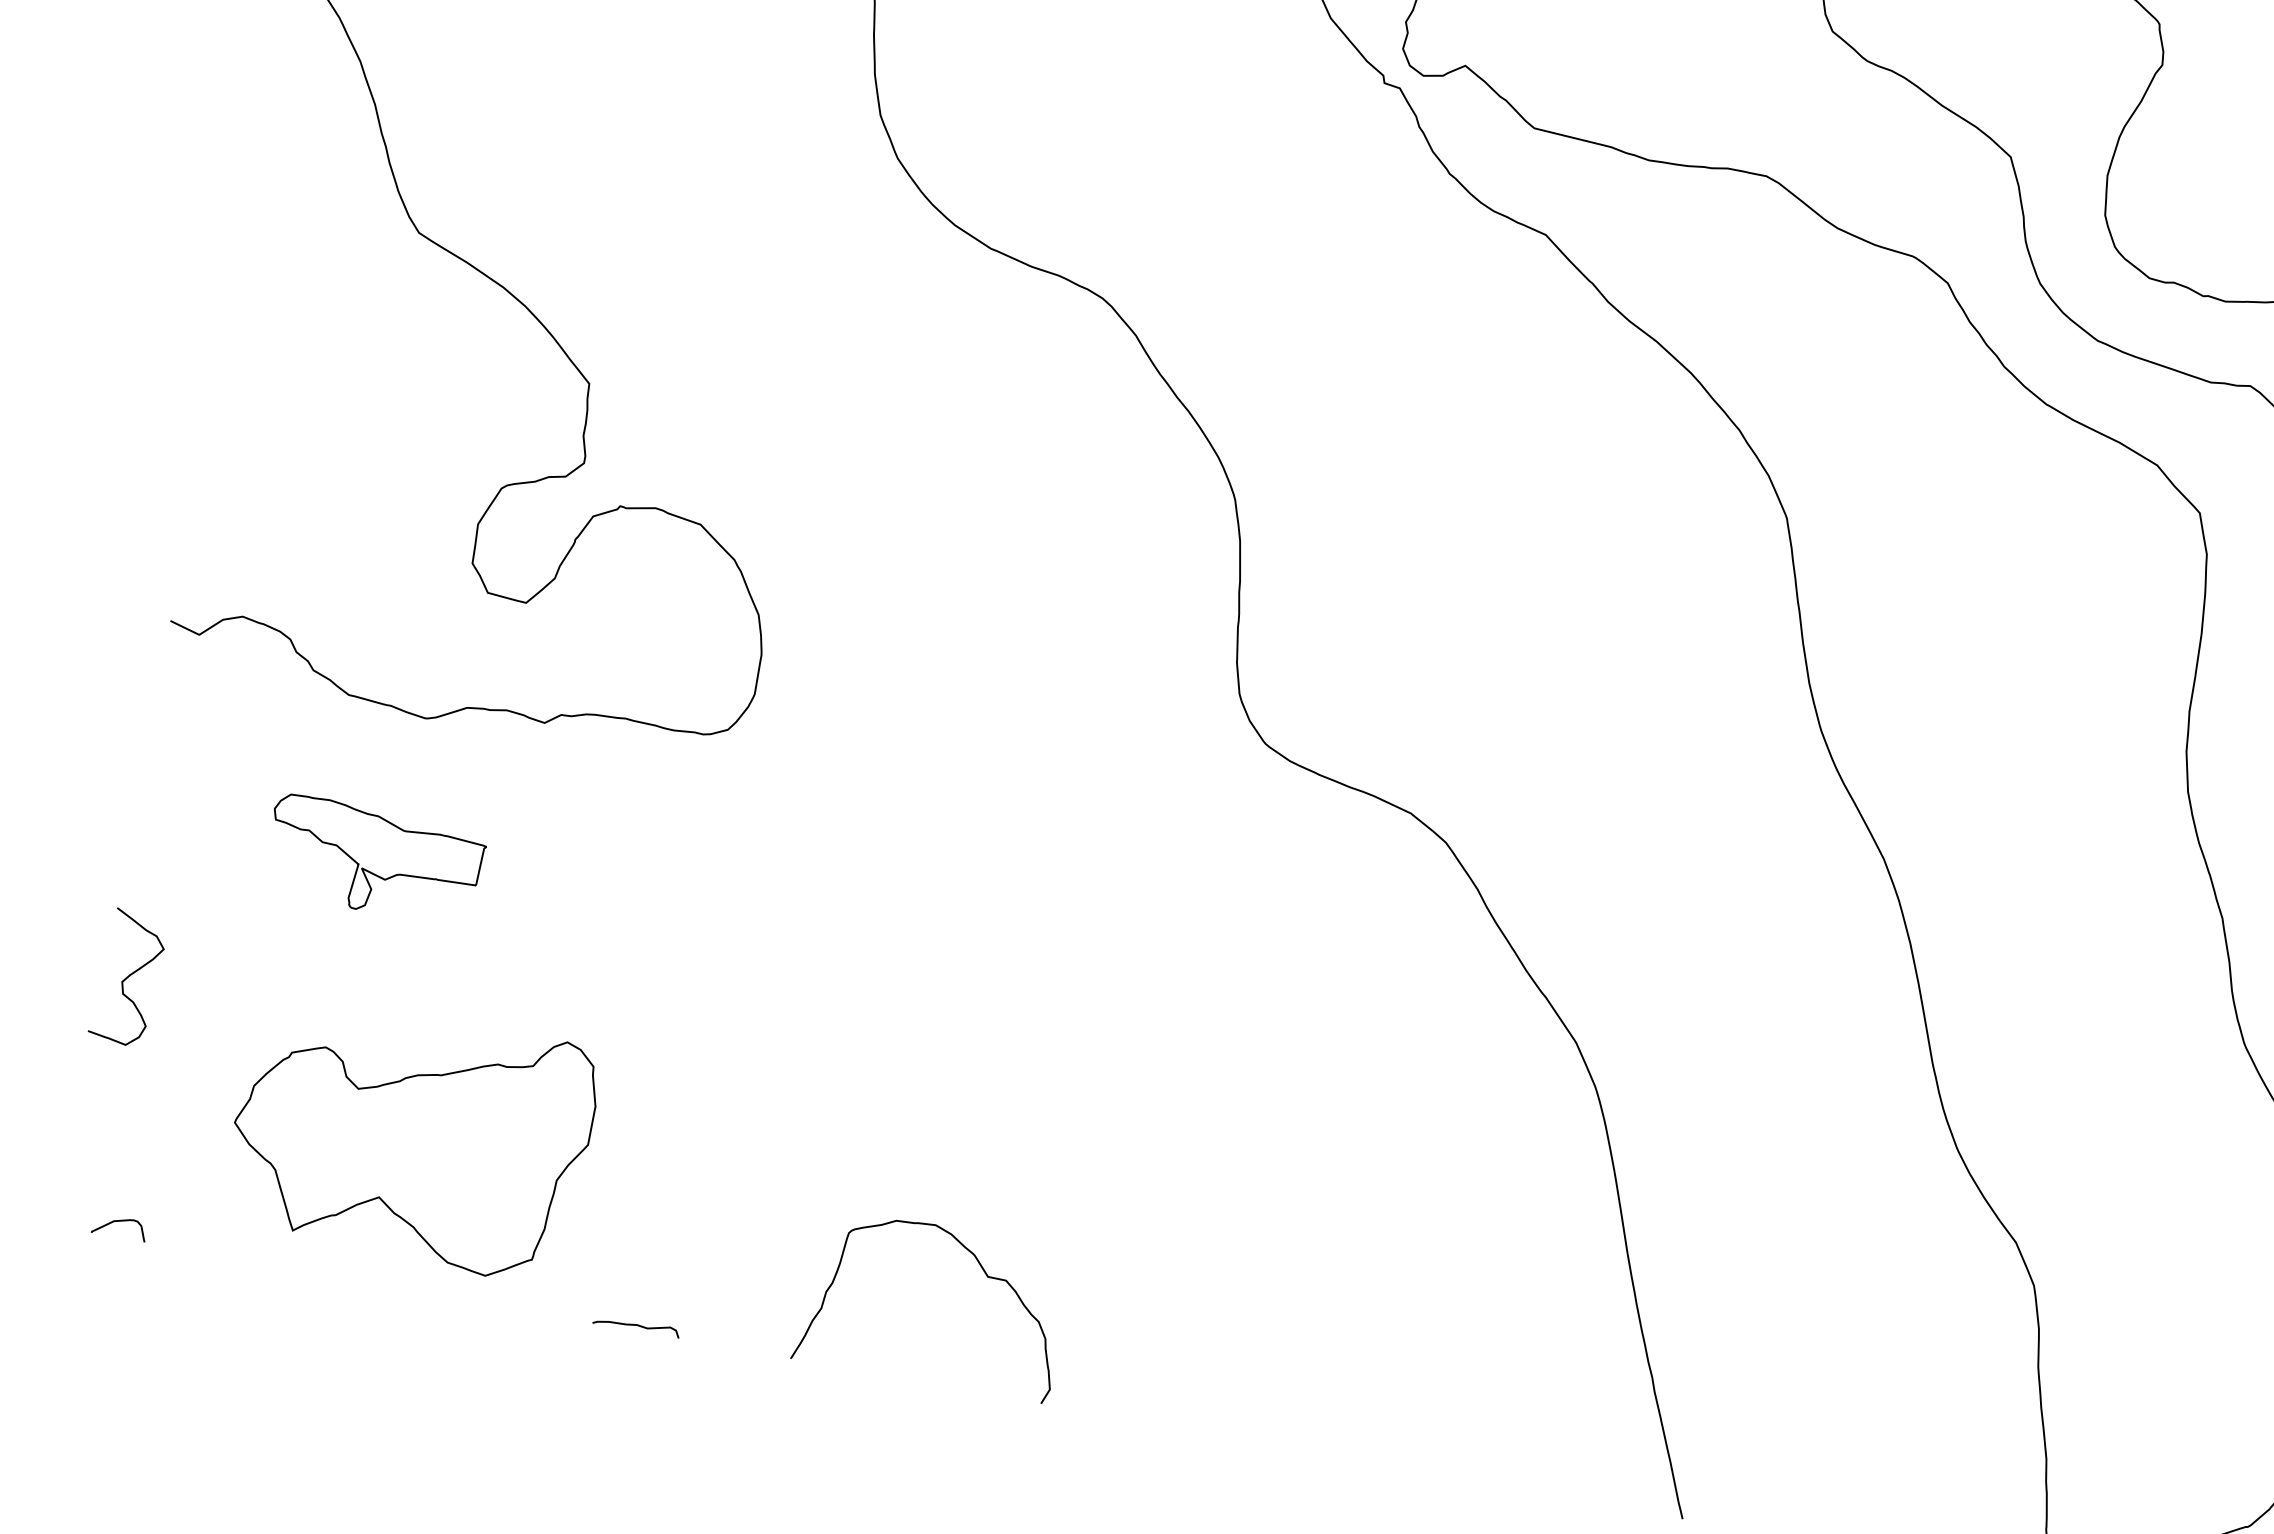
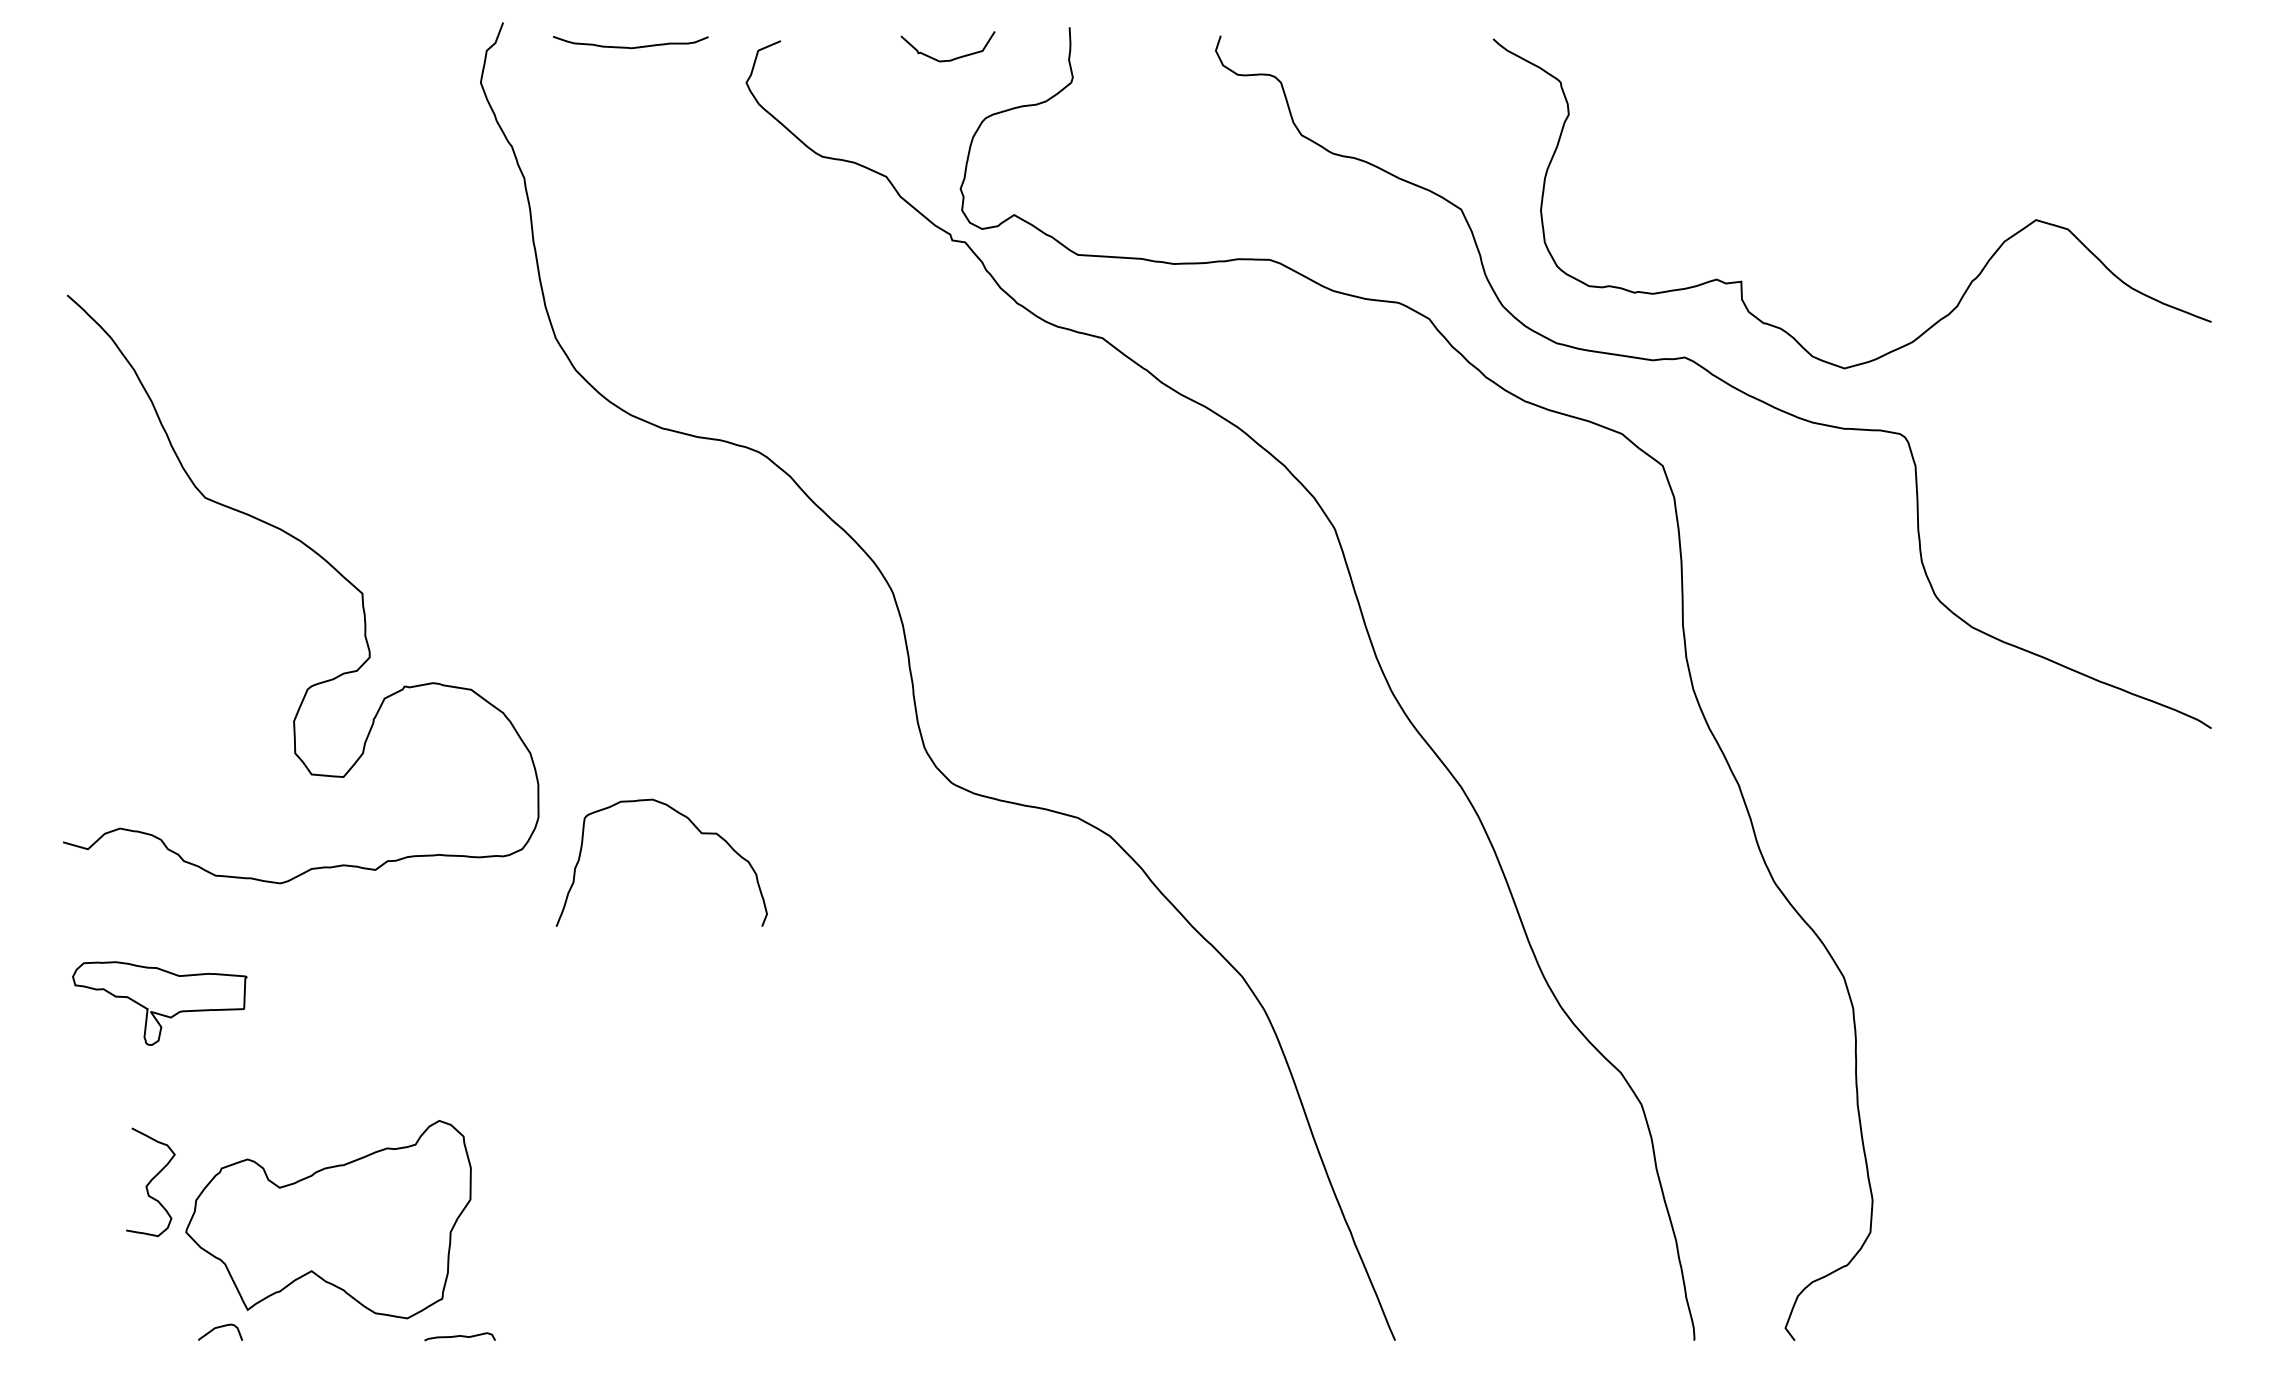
part: (374, 860) -> (159, 1003), moved
curve: (128, 976) -> (150, 1181), moved
curve: (118, 1222) -> (218, 1328), moved
curve: (983, 1272) -> (697, 830), moved
curve: (636, 1325) -> (459, 1336), moved

